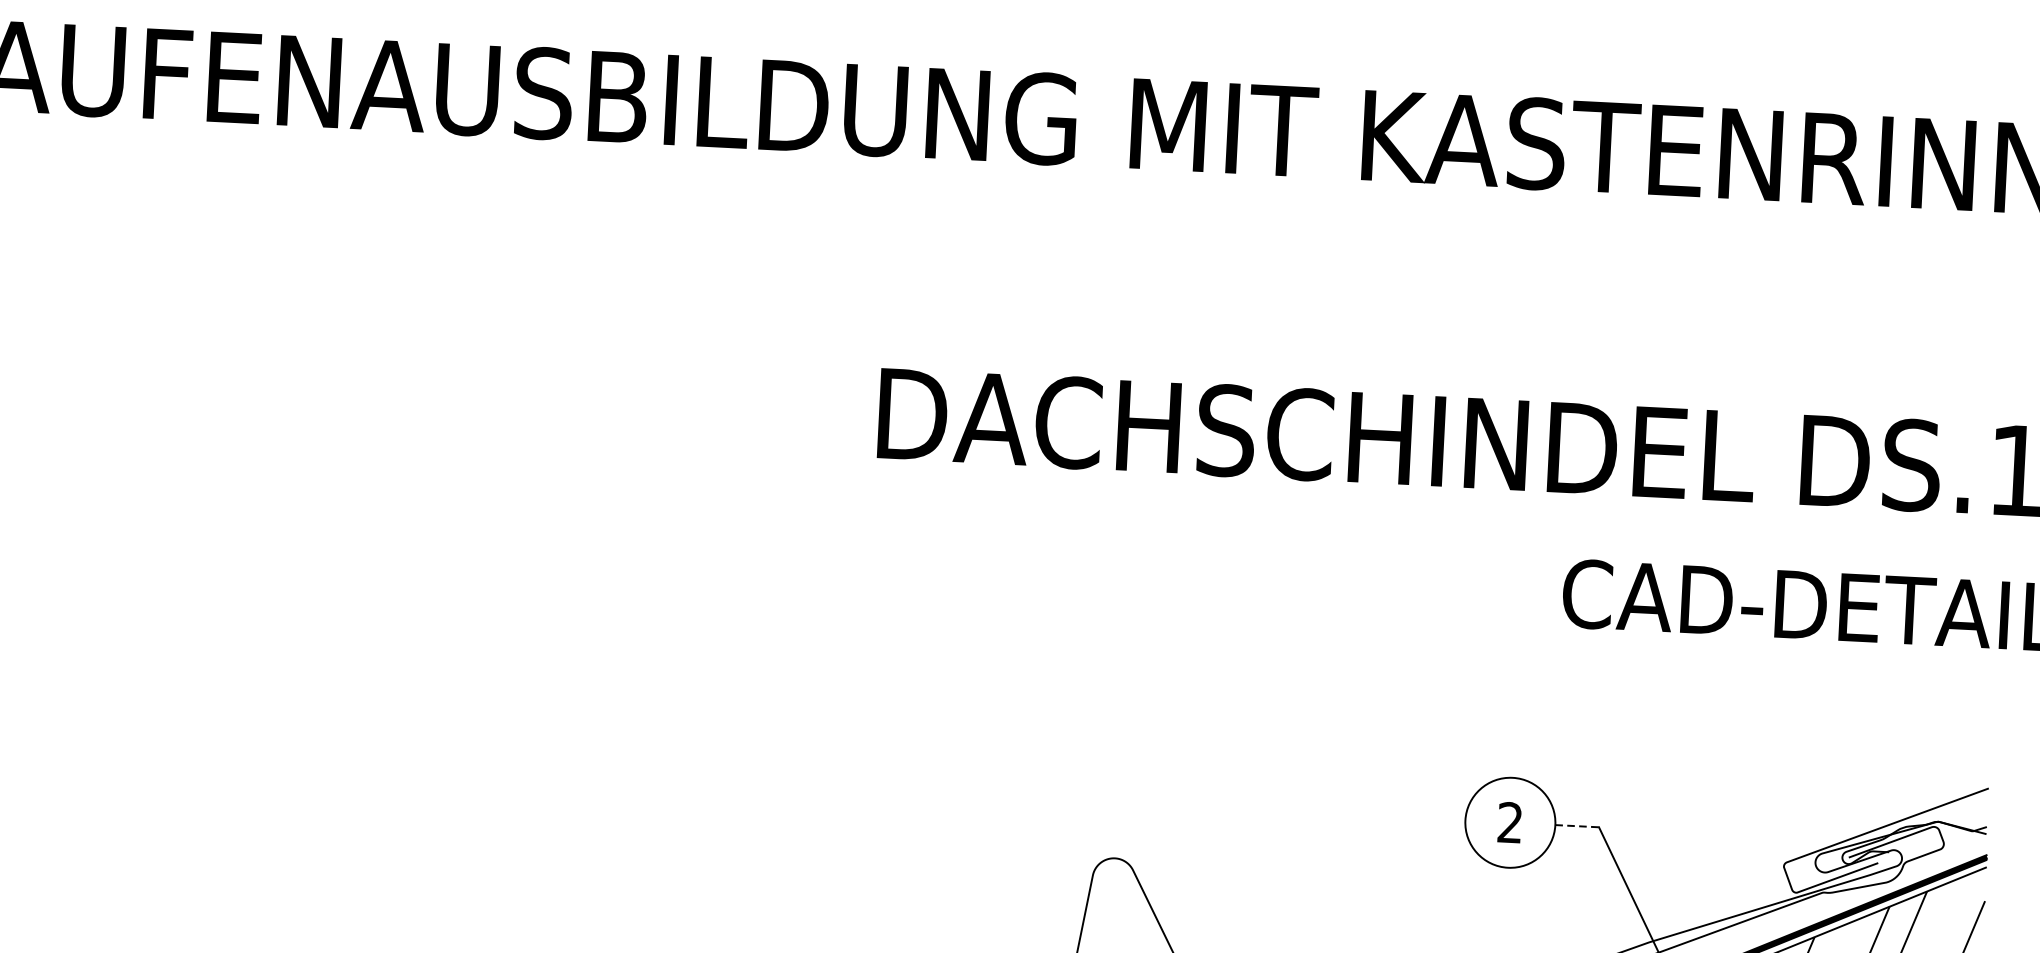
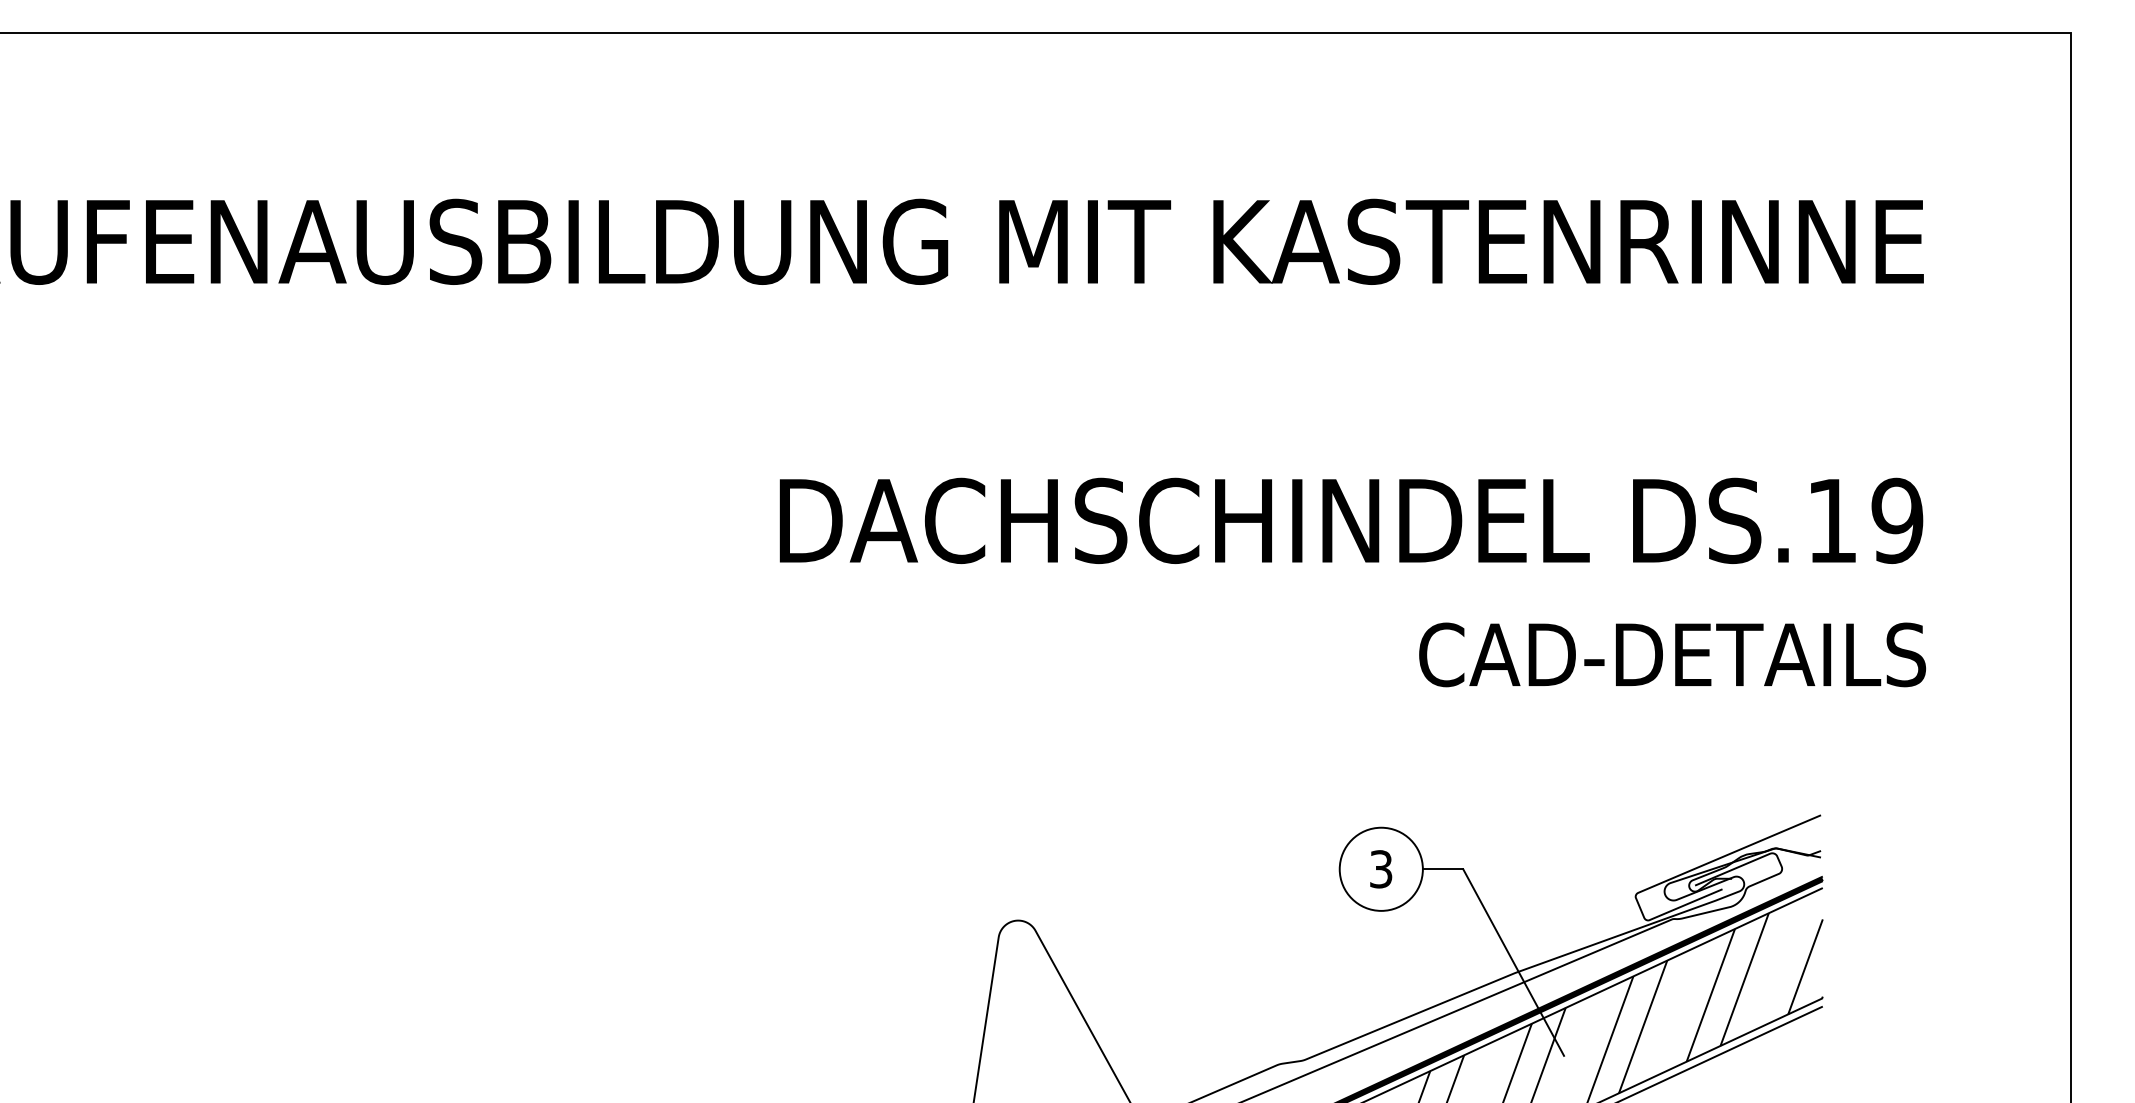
text: (1510, 823) -> (1381, 869), 2 -> 3
line: (1577, 826) -> (1443, 869), dashed -> solid

